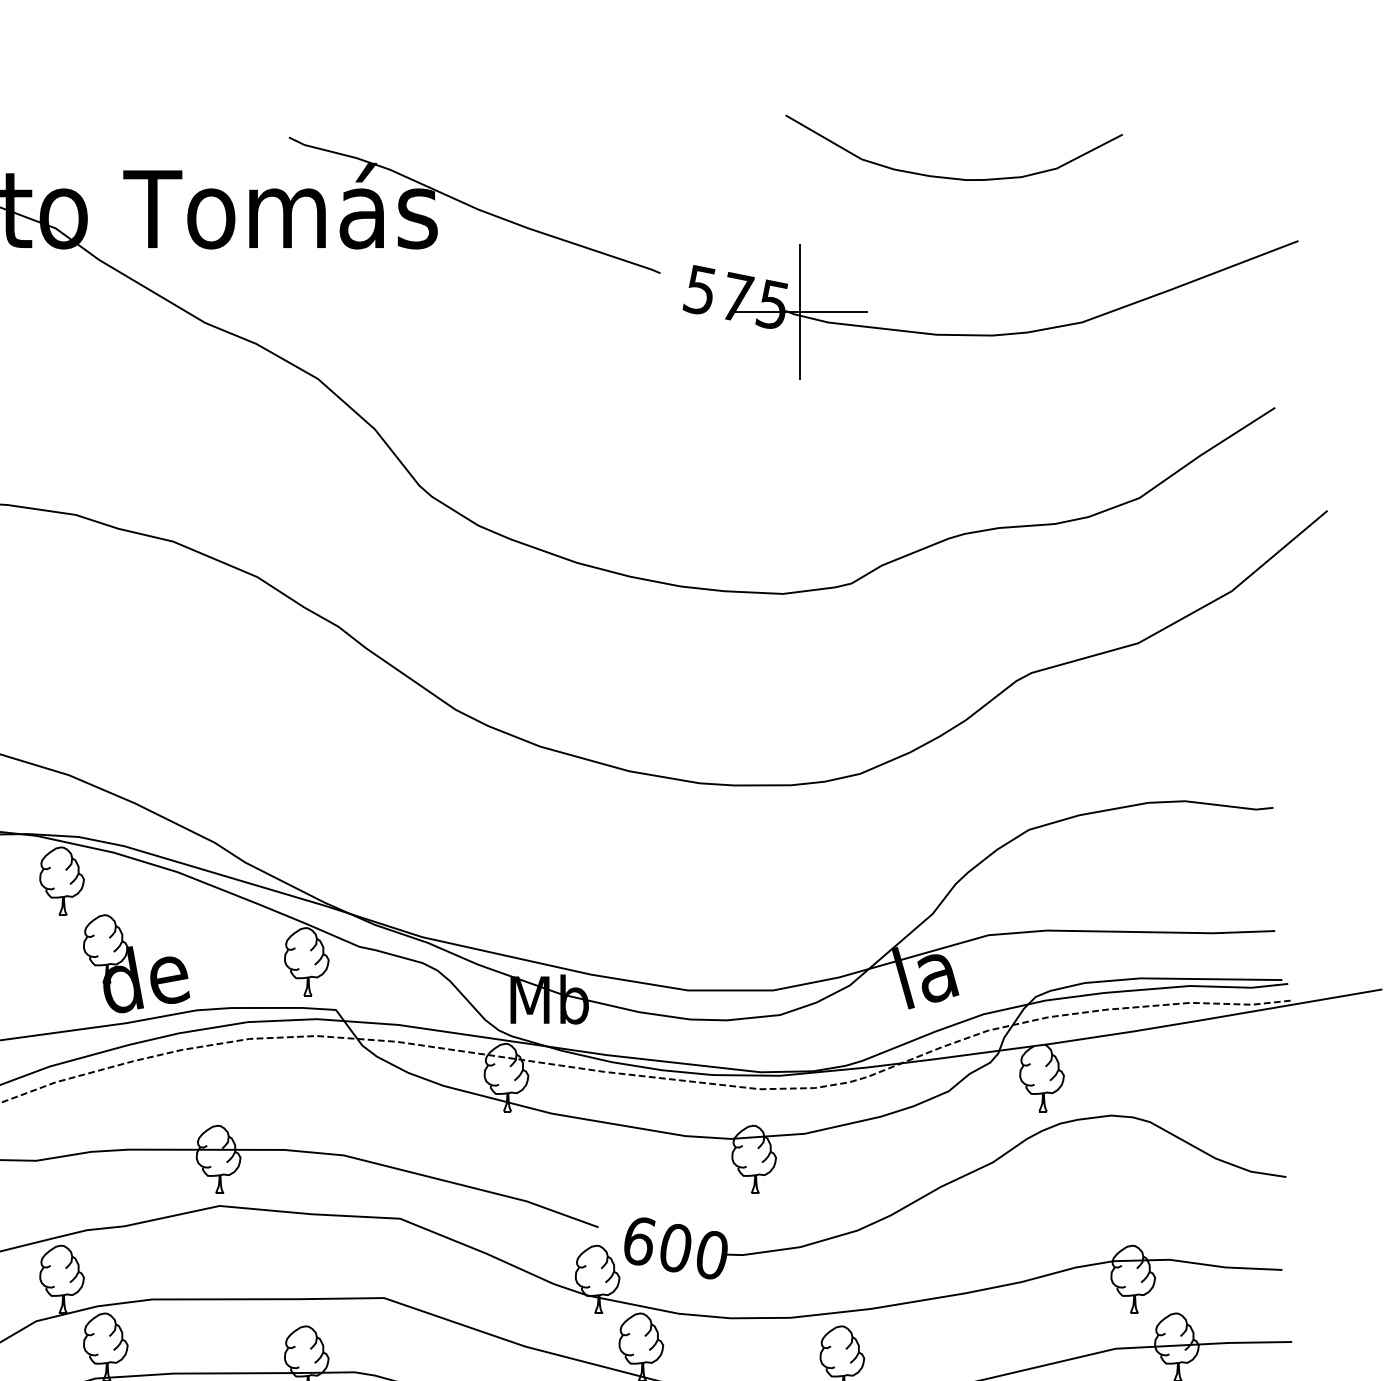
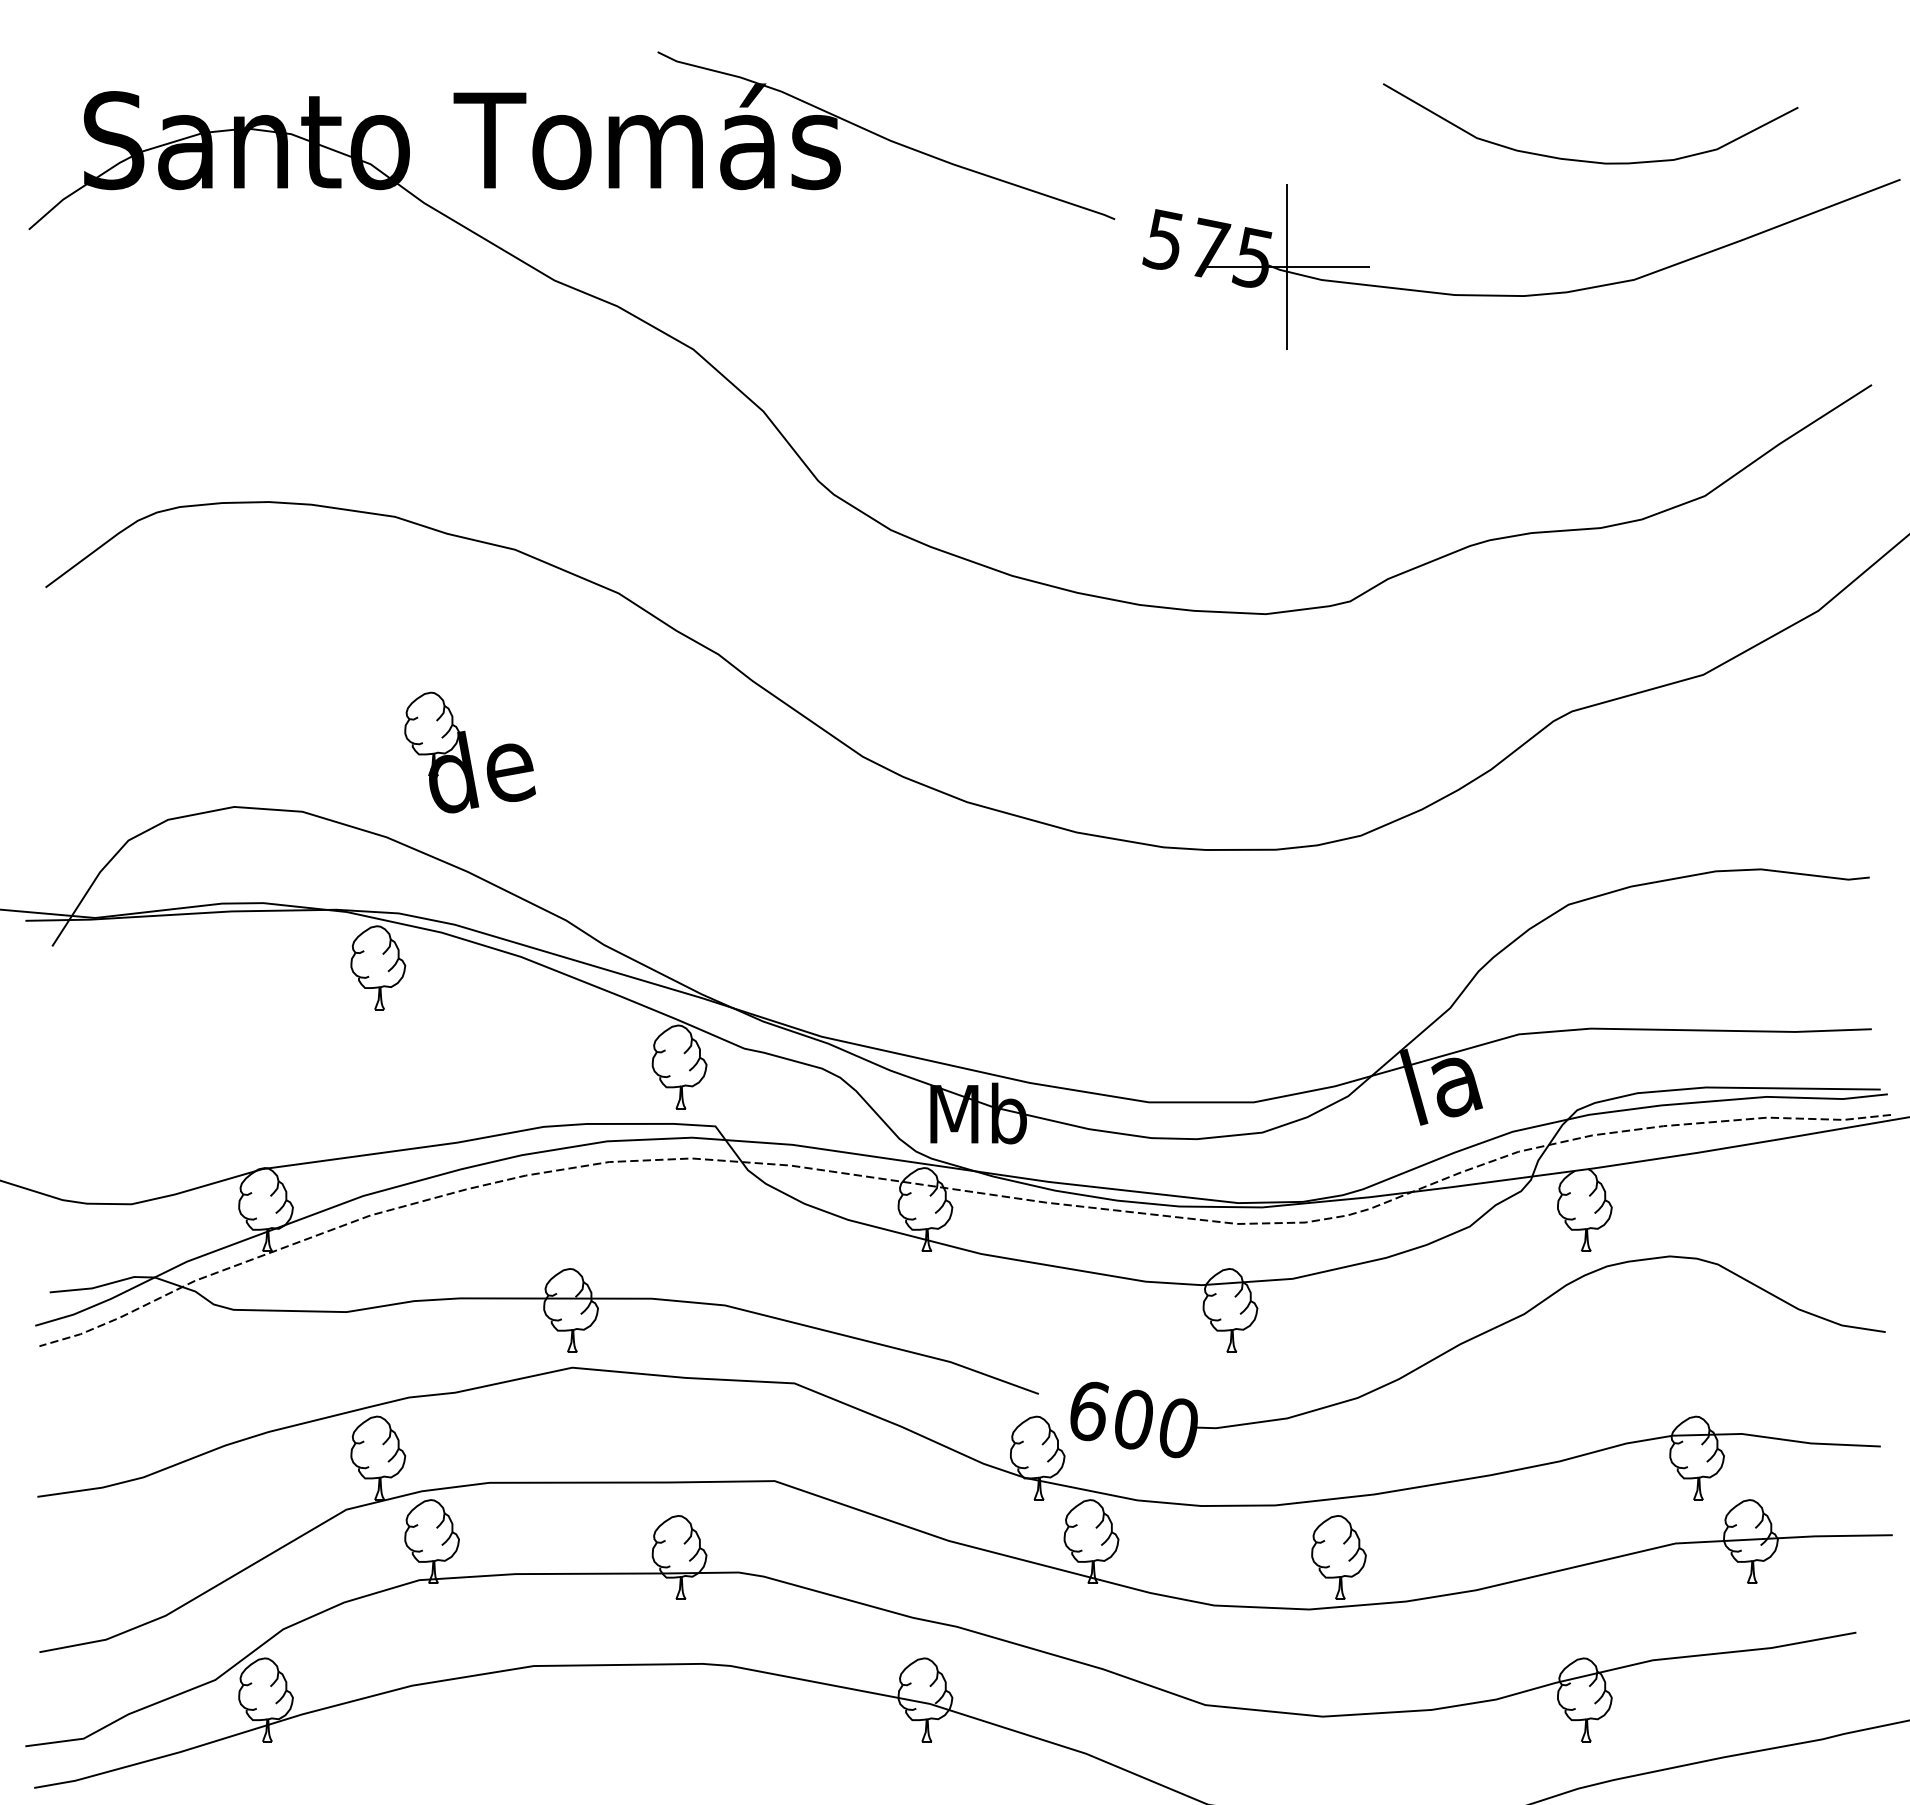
curve: (952, 177) -> (1588, 160), moved
part: (136, 963) -> (469, 752), moved

